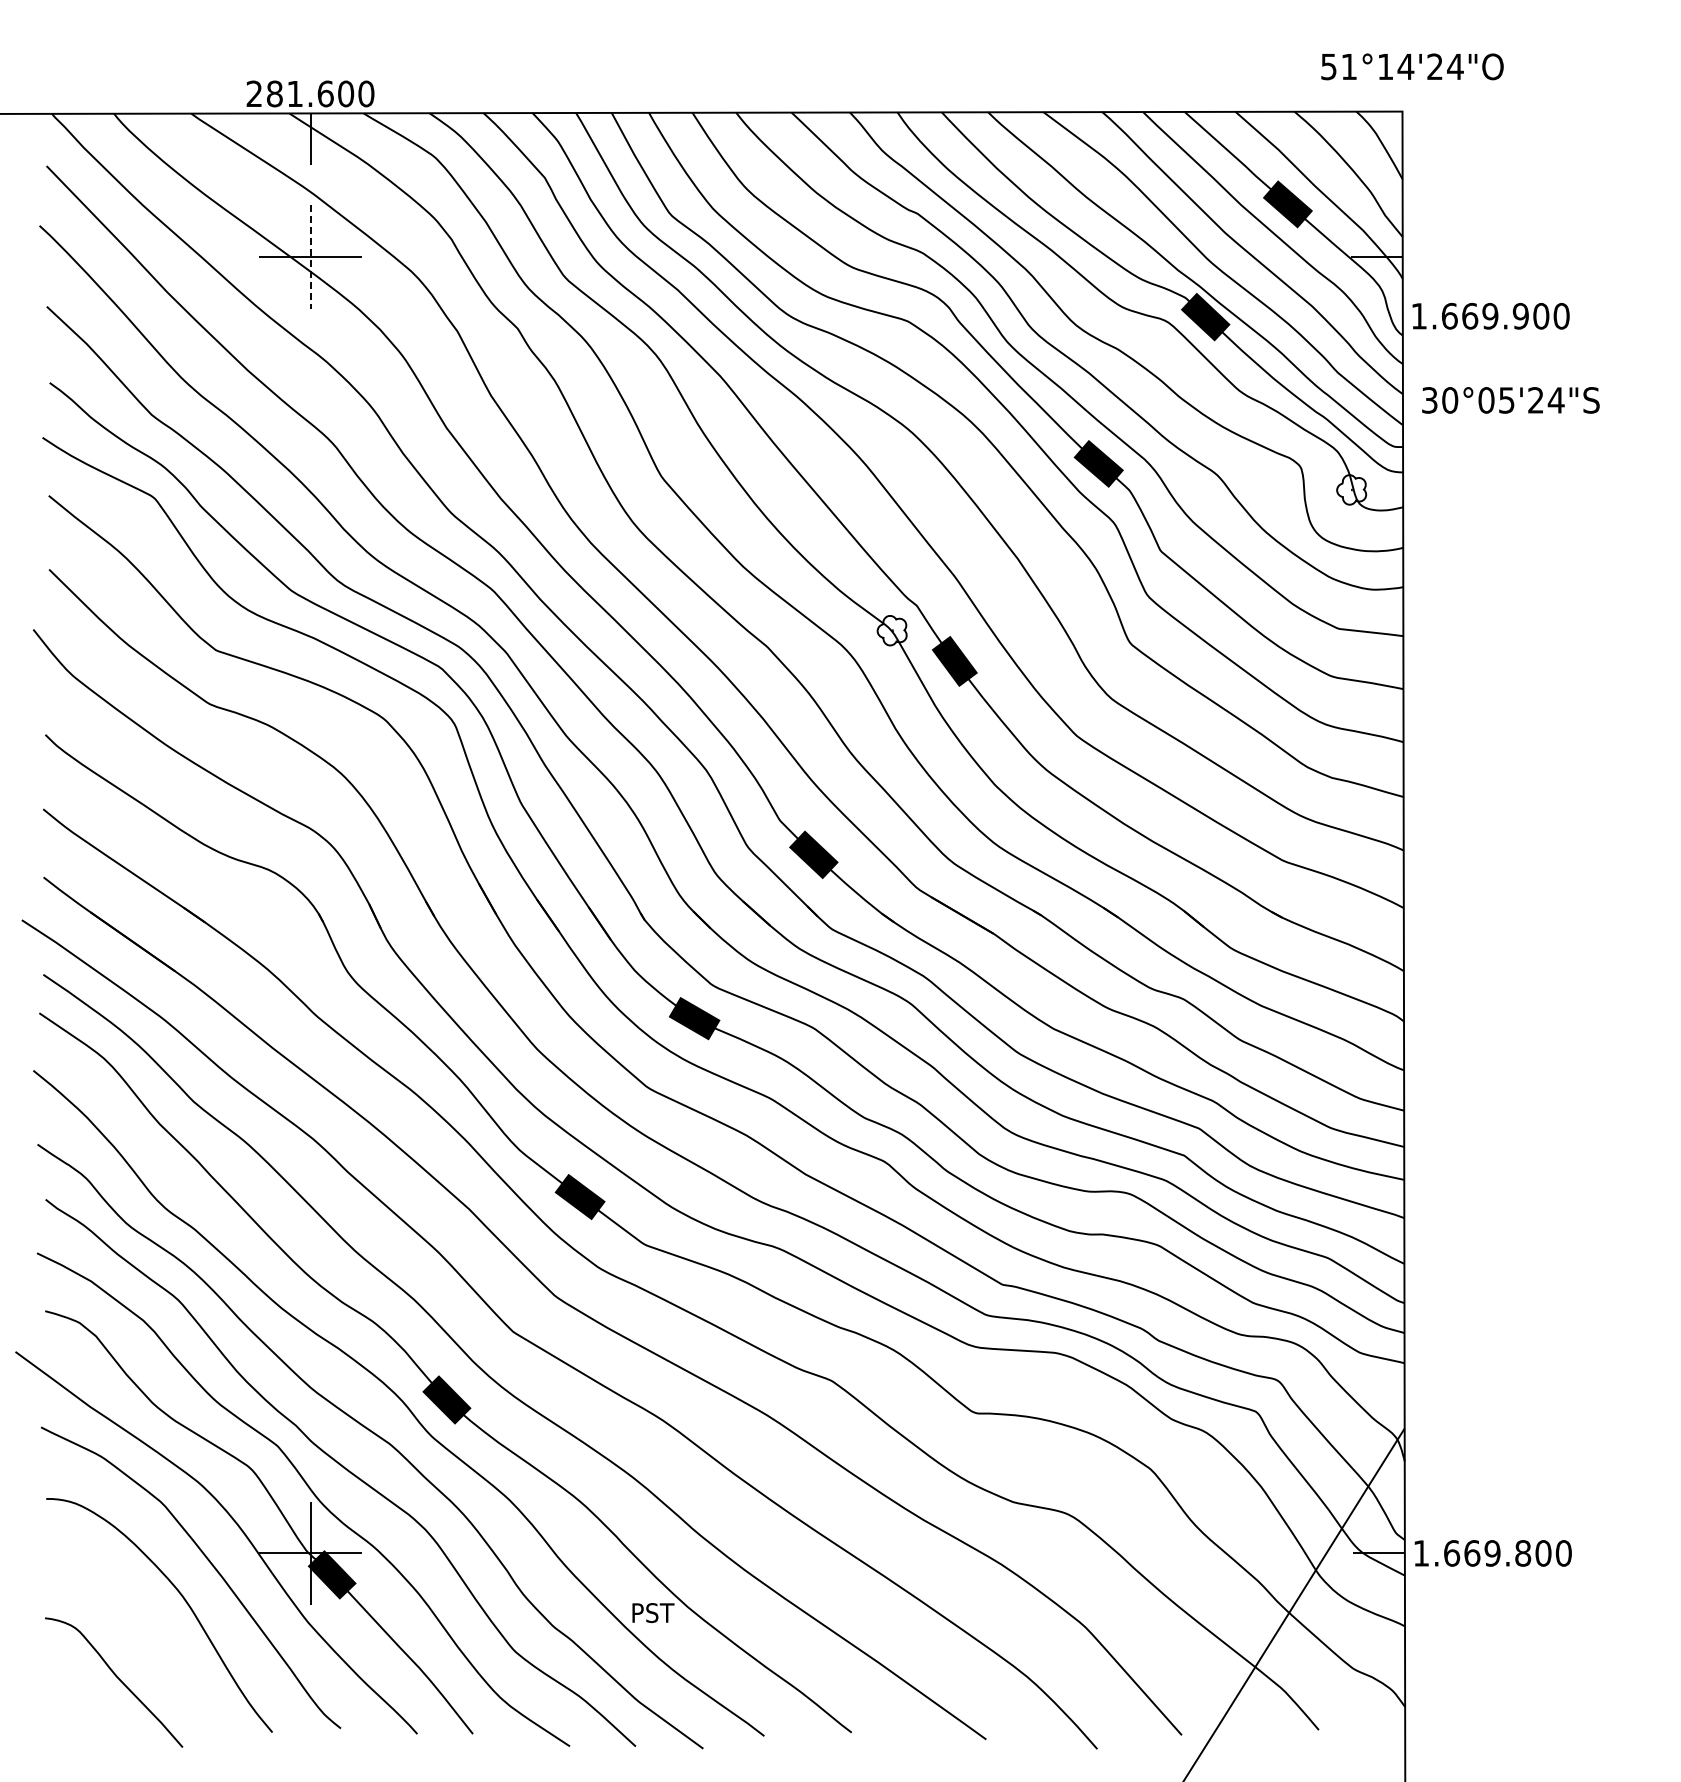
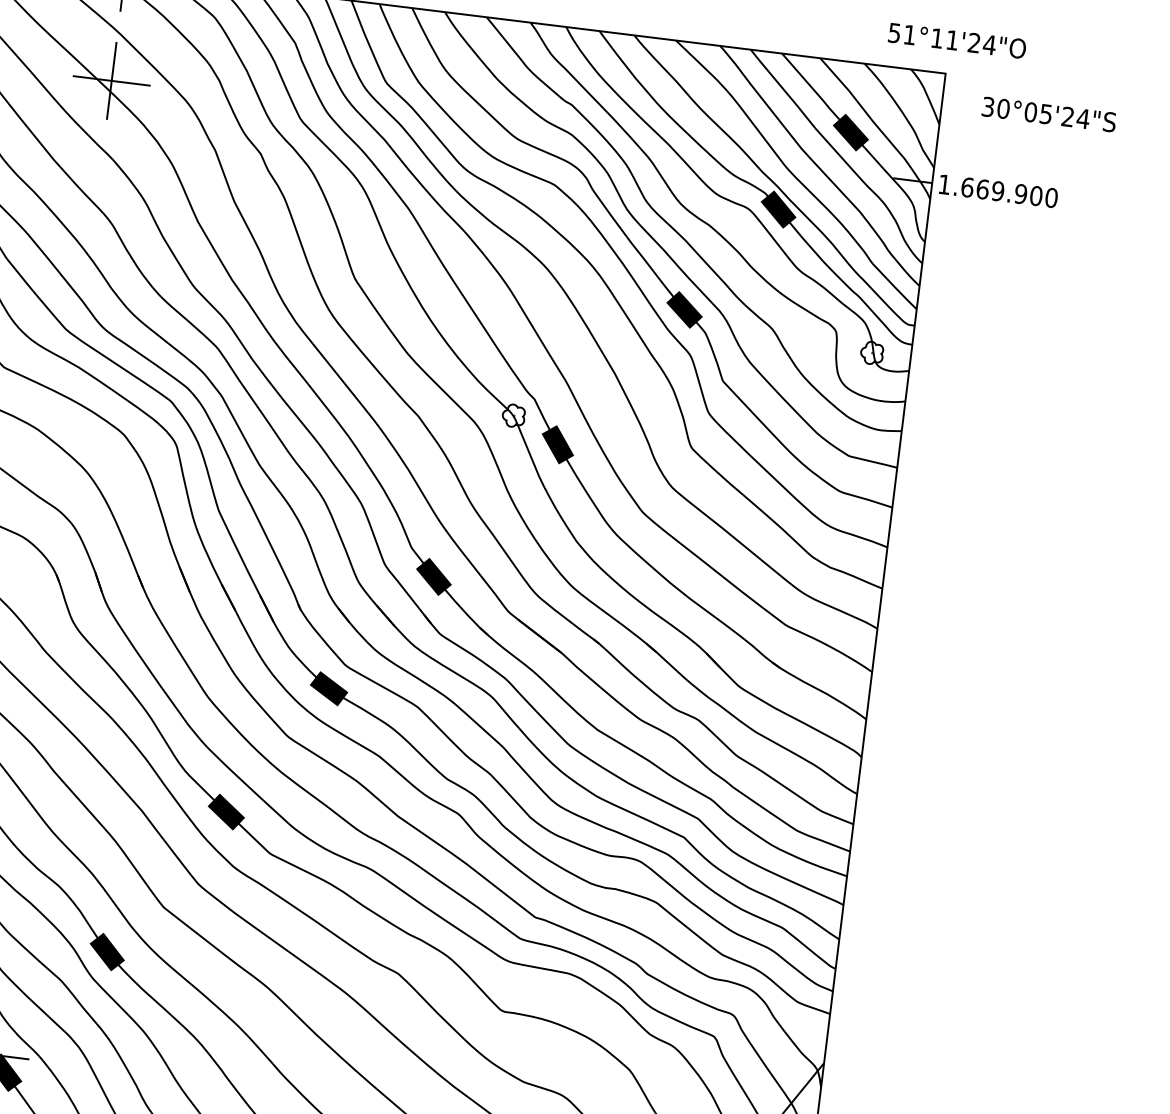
text: (1405, 66) -> (952, 40), 51°14'24"O -> 51°11'24"O
line: (310, 257) -> (111, 81), dashed -> solid
text: (1490, 315) -> (998, 190), moved
text: (1510, 400) -> (1048, 114), moved

